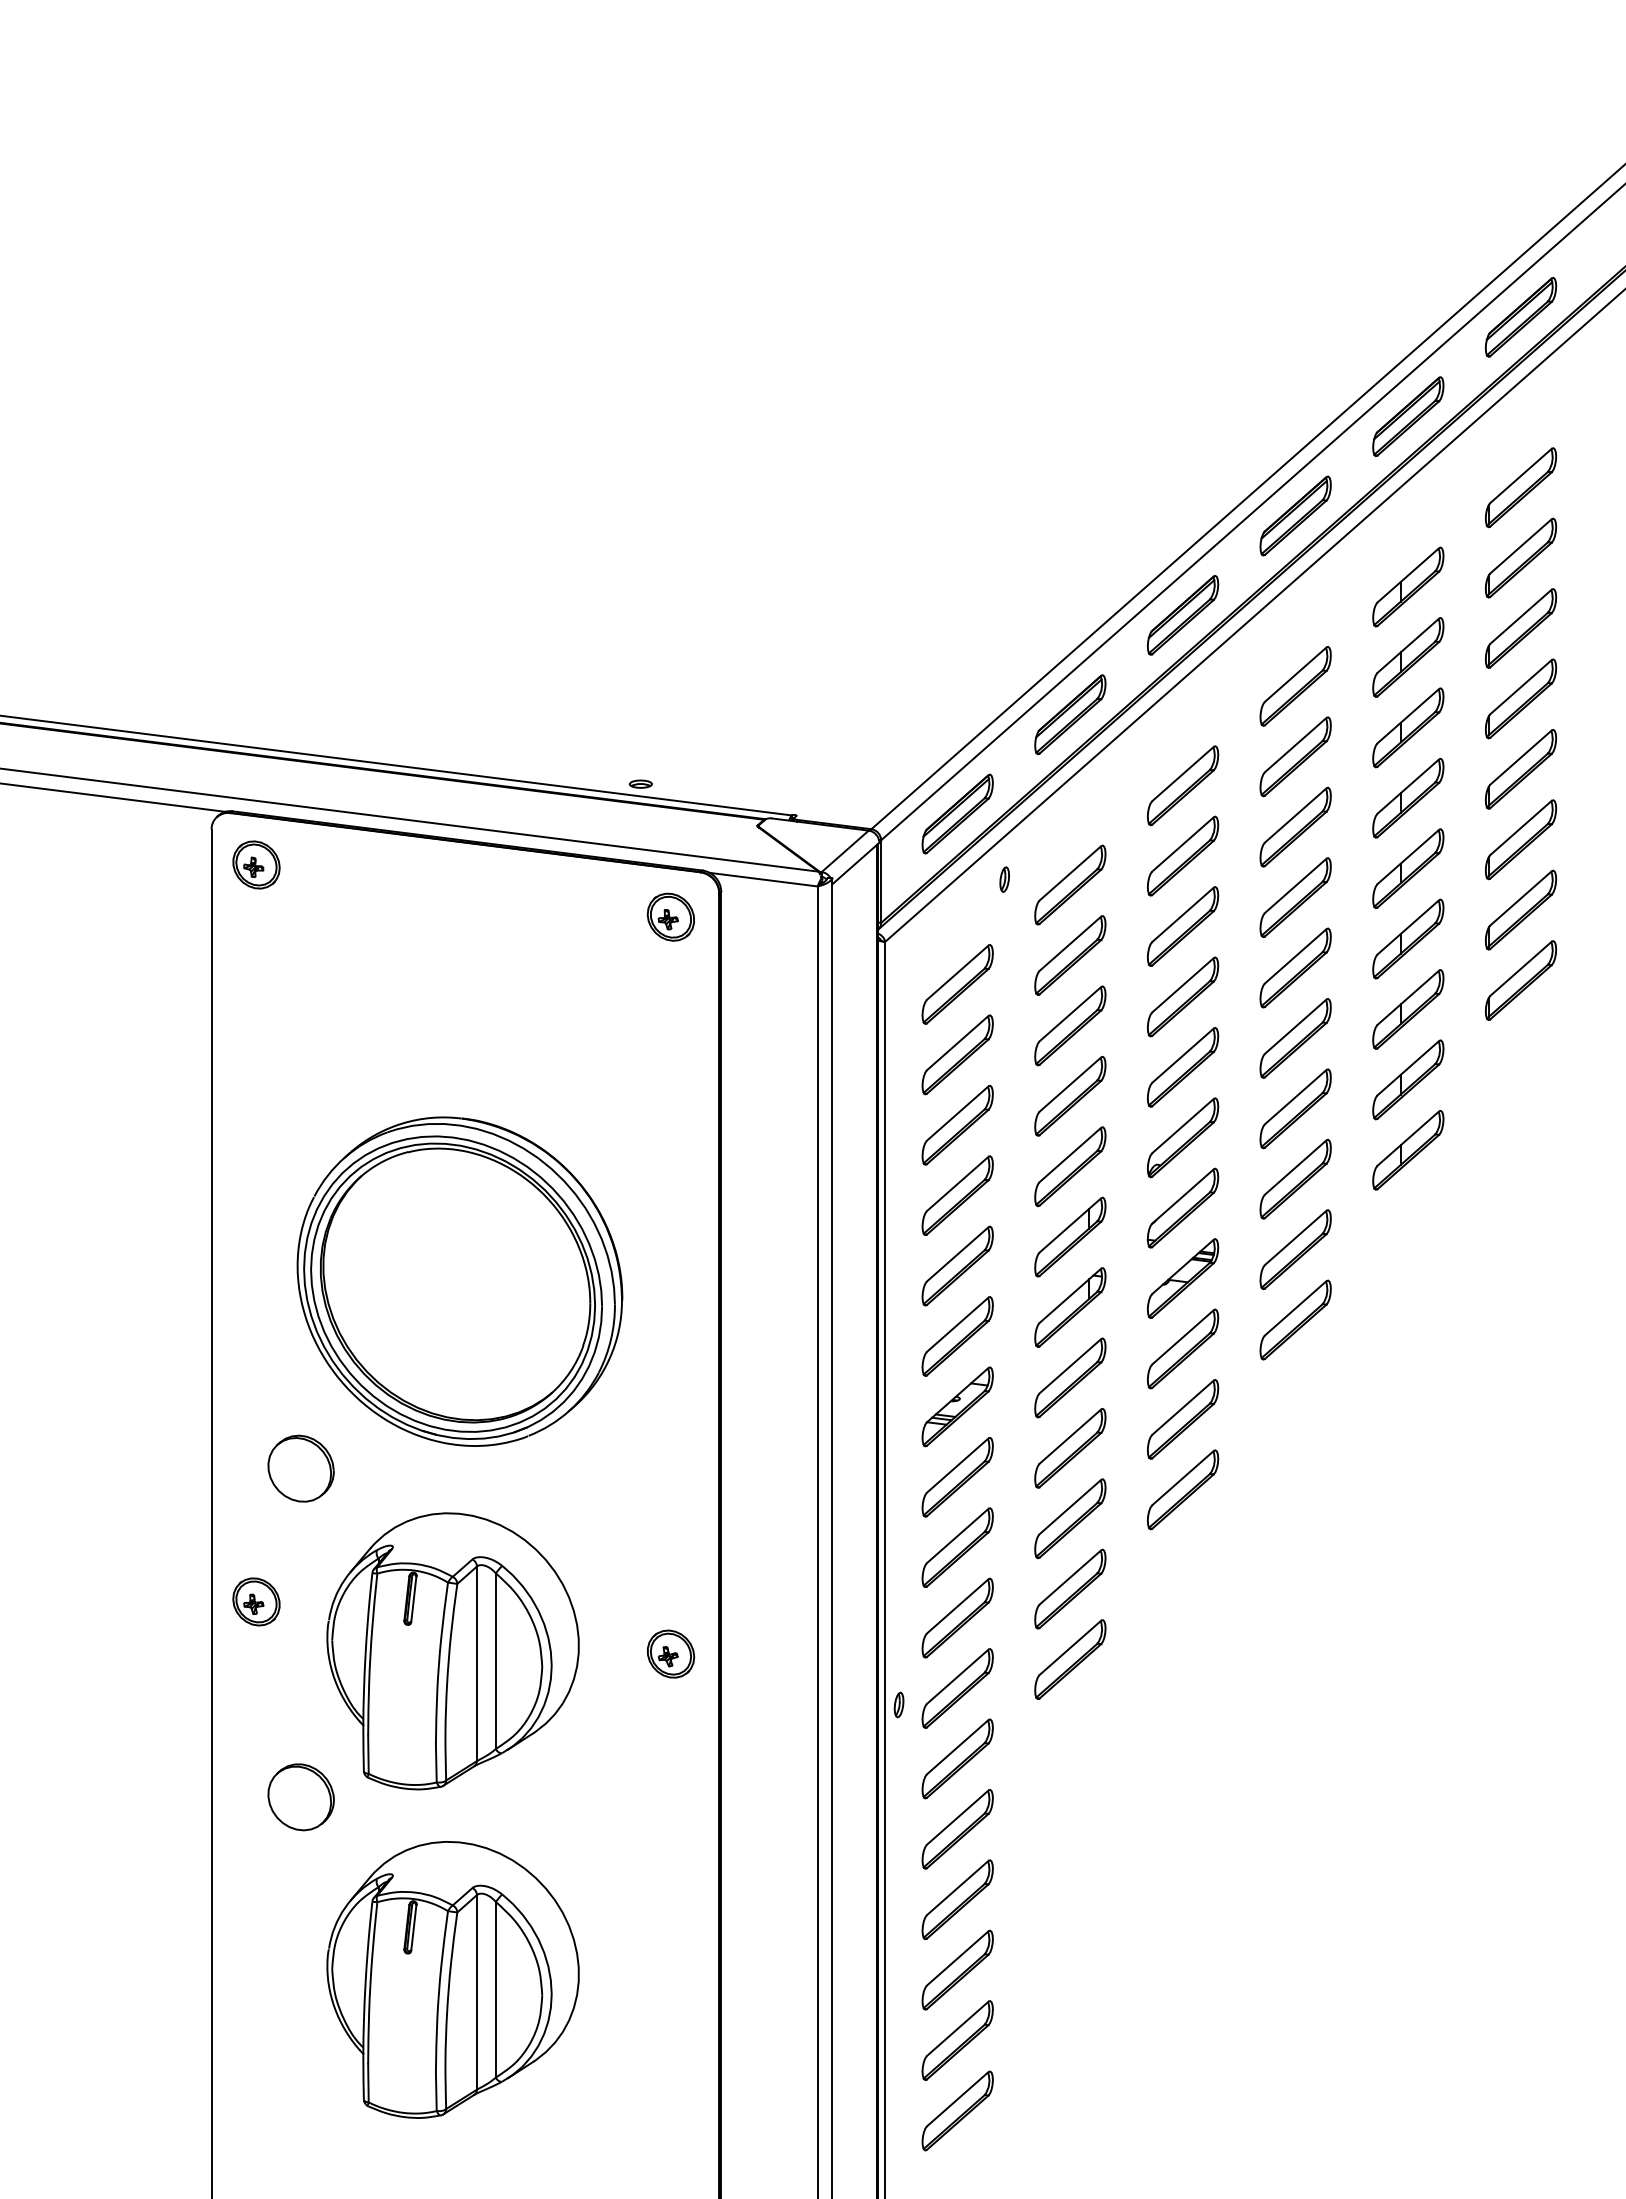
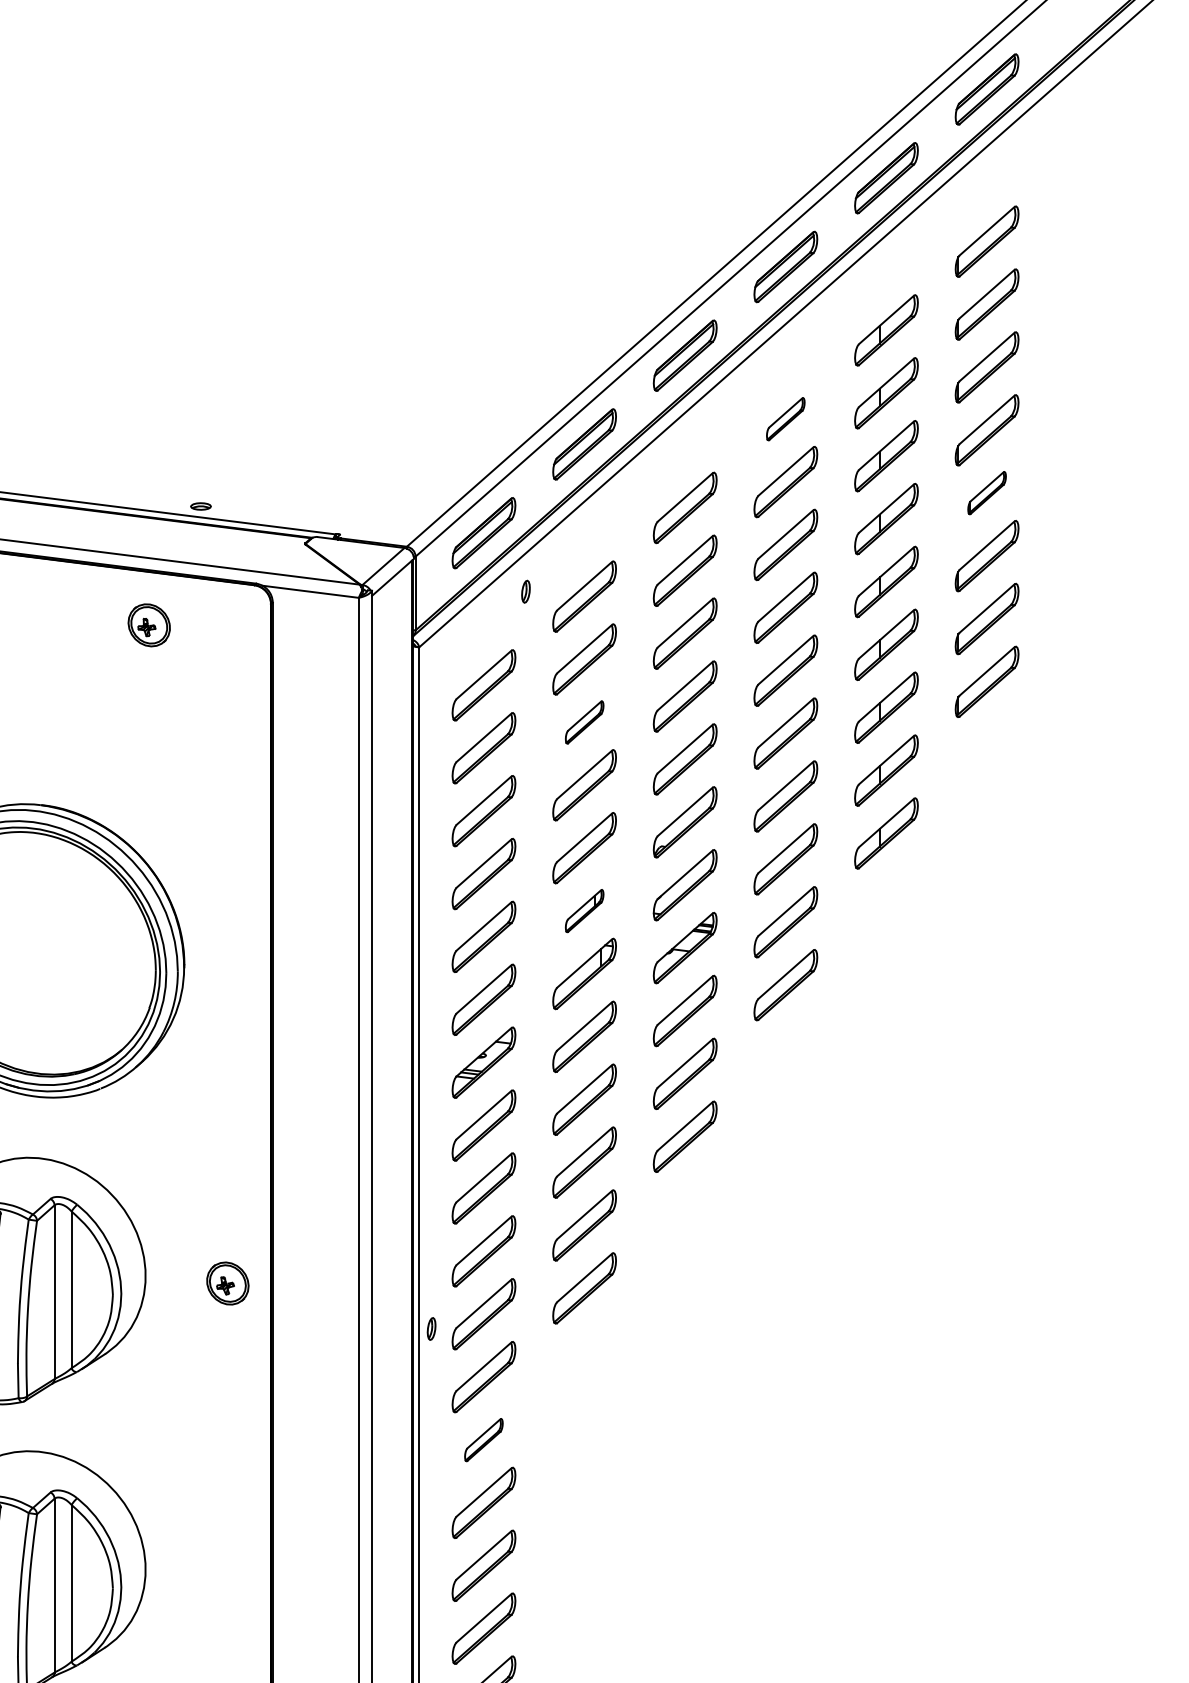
part: (1295, 686) -> (785, 419), size x0.6
part: (1520, 768) -> (986, 492), size x0.6
part: (670, 916) -> (148, 624), moved
part: (1070, 1025) -> (584, 722), size x0.6
part: (1070, 1236) -> (584, 910), size x0.6
part: (957, 1829) -> (483, 1440), size x0.6

